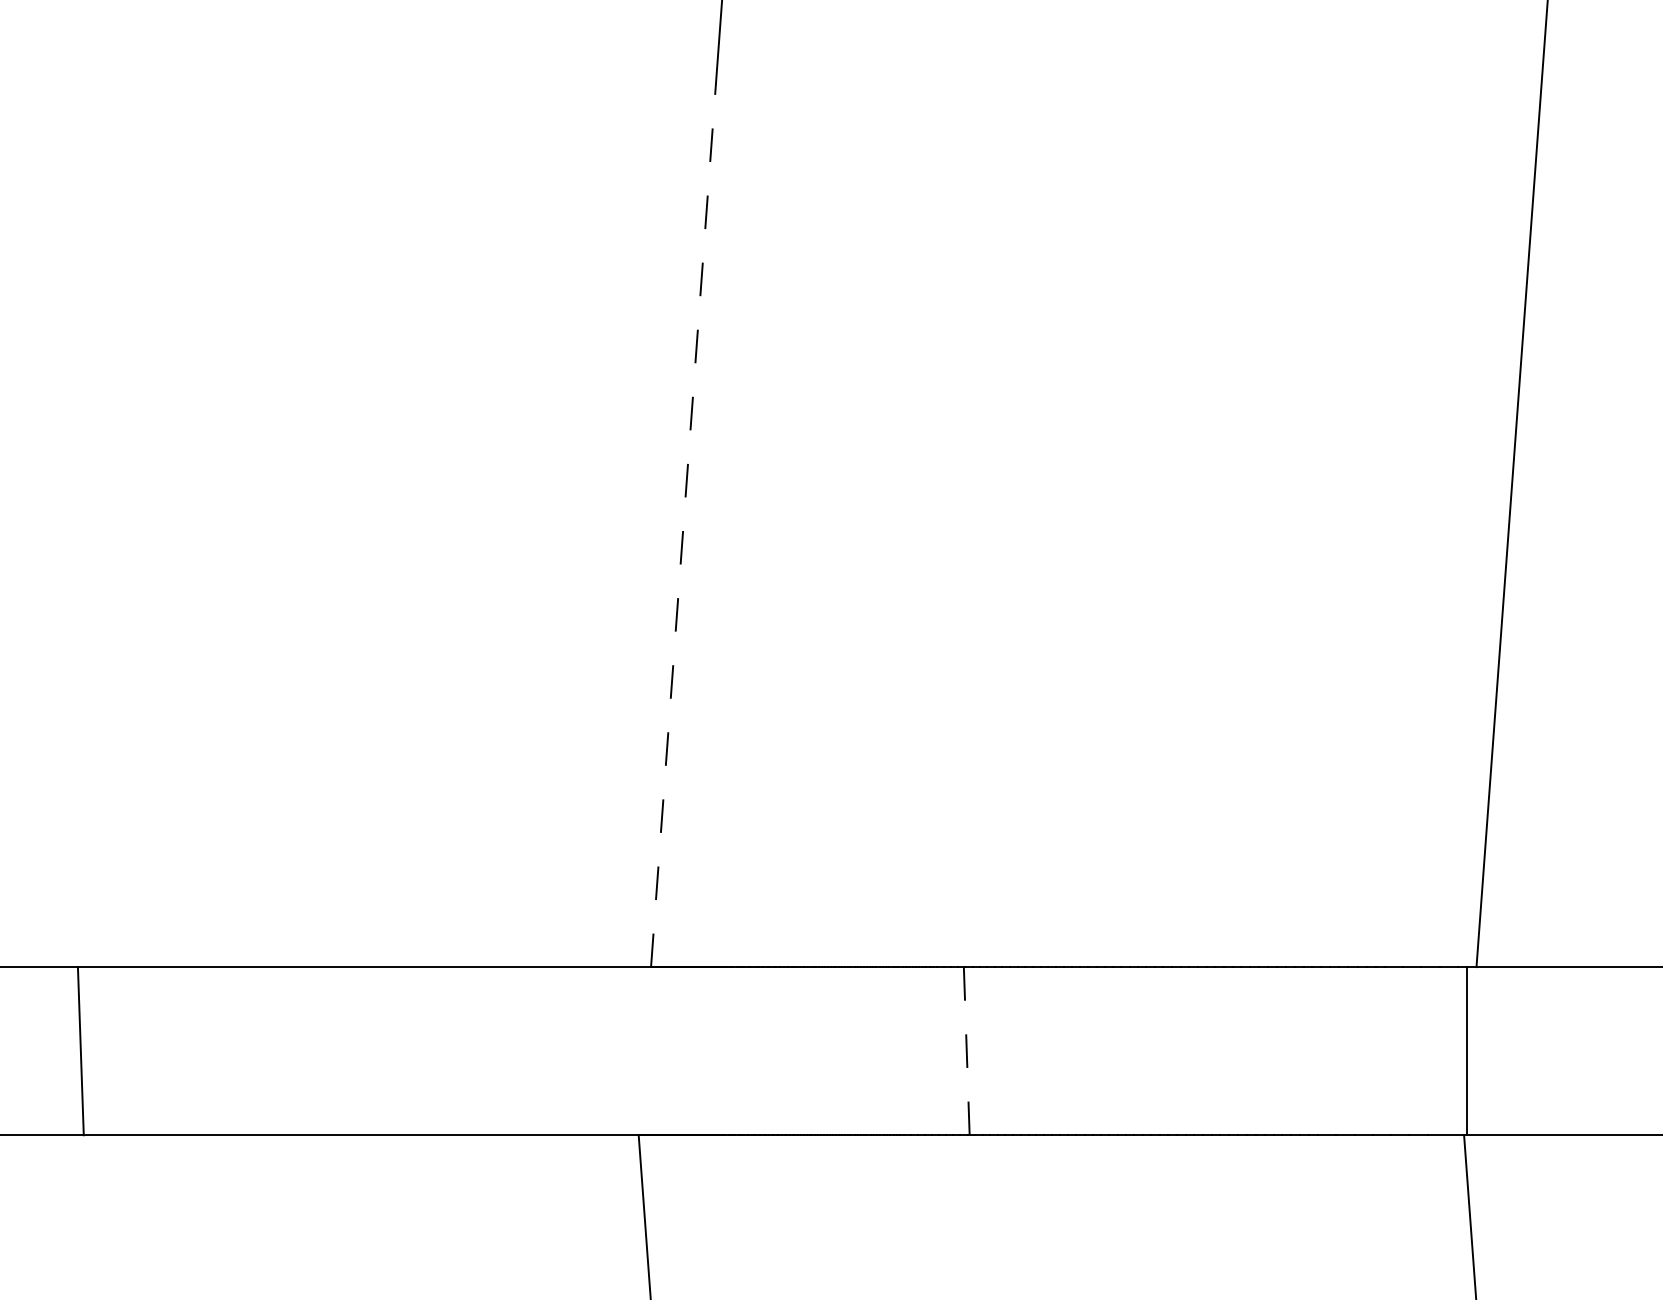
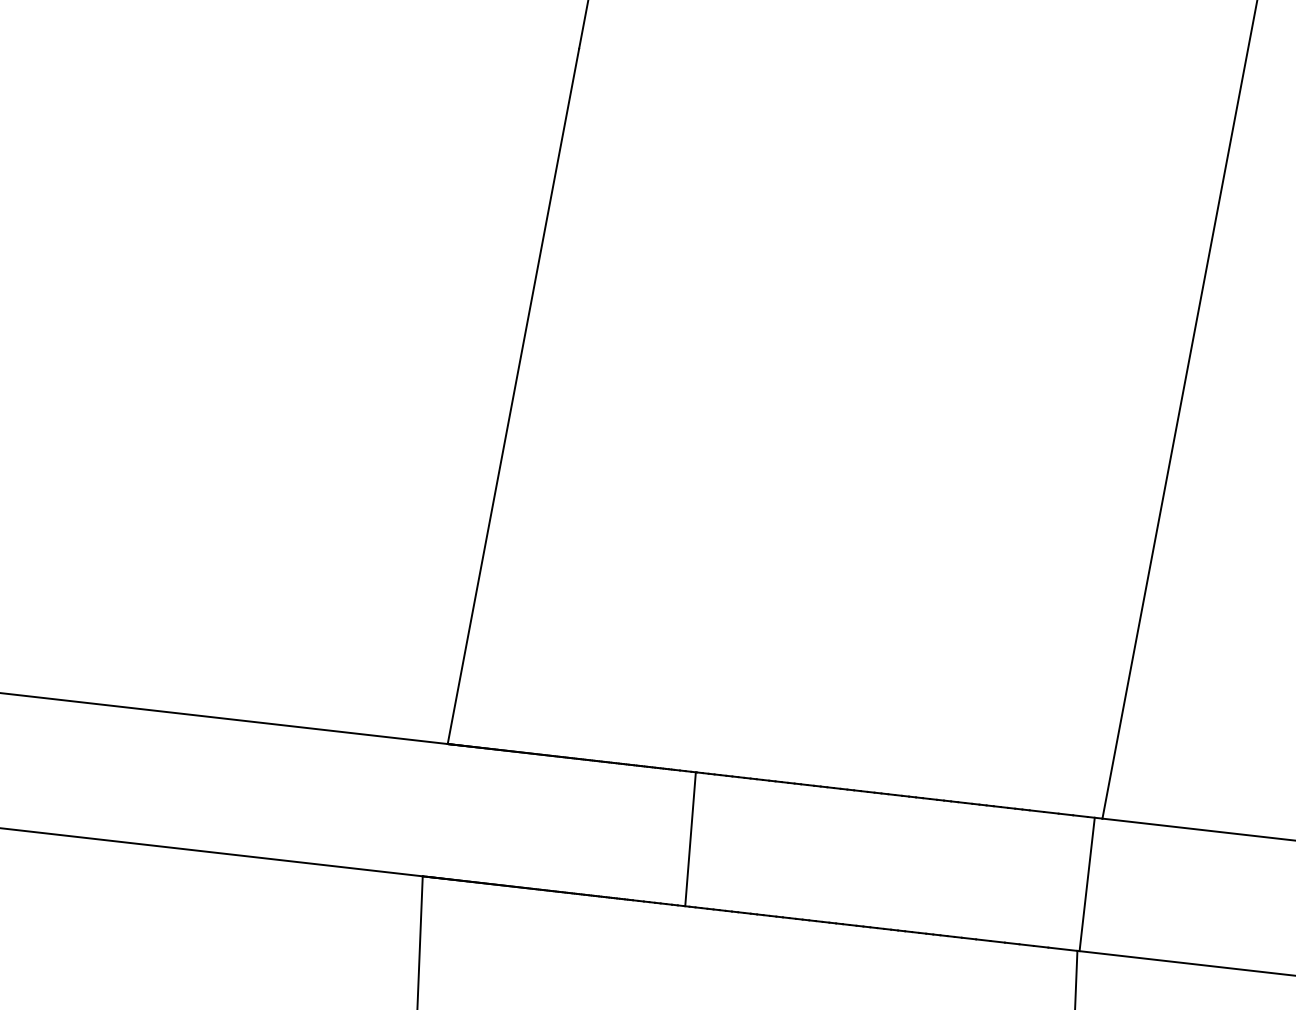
line: (683, 524) -> (513, 395), dashed -> solid
line: (966, 1051) -> (690, 839), dashed -> solid

